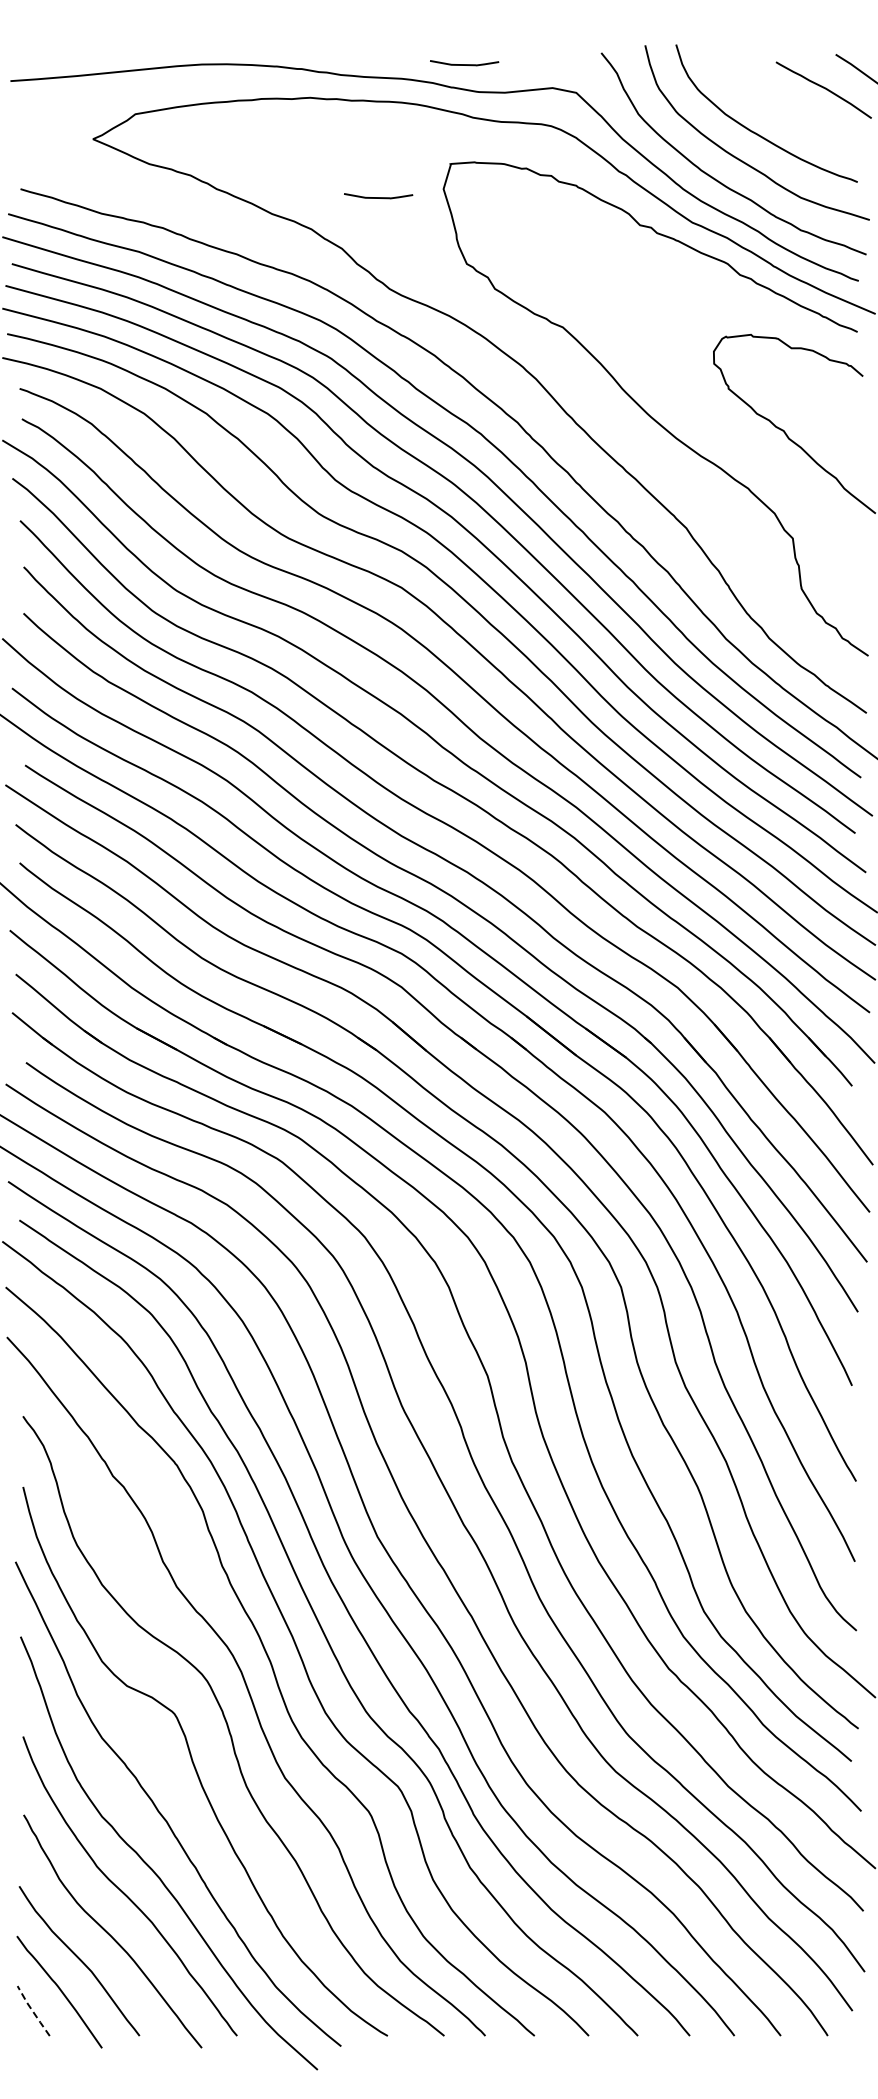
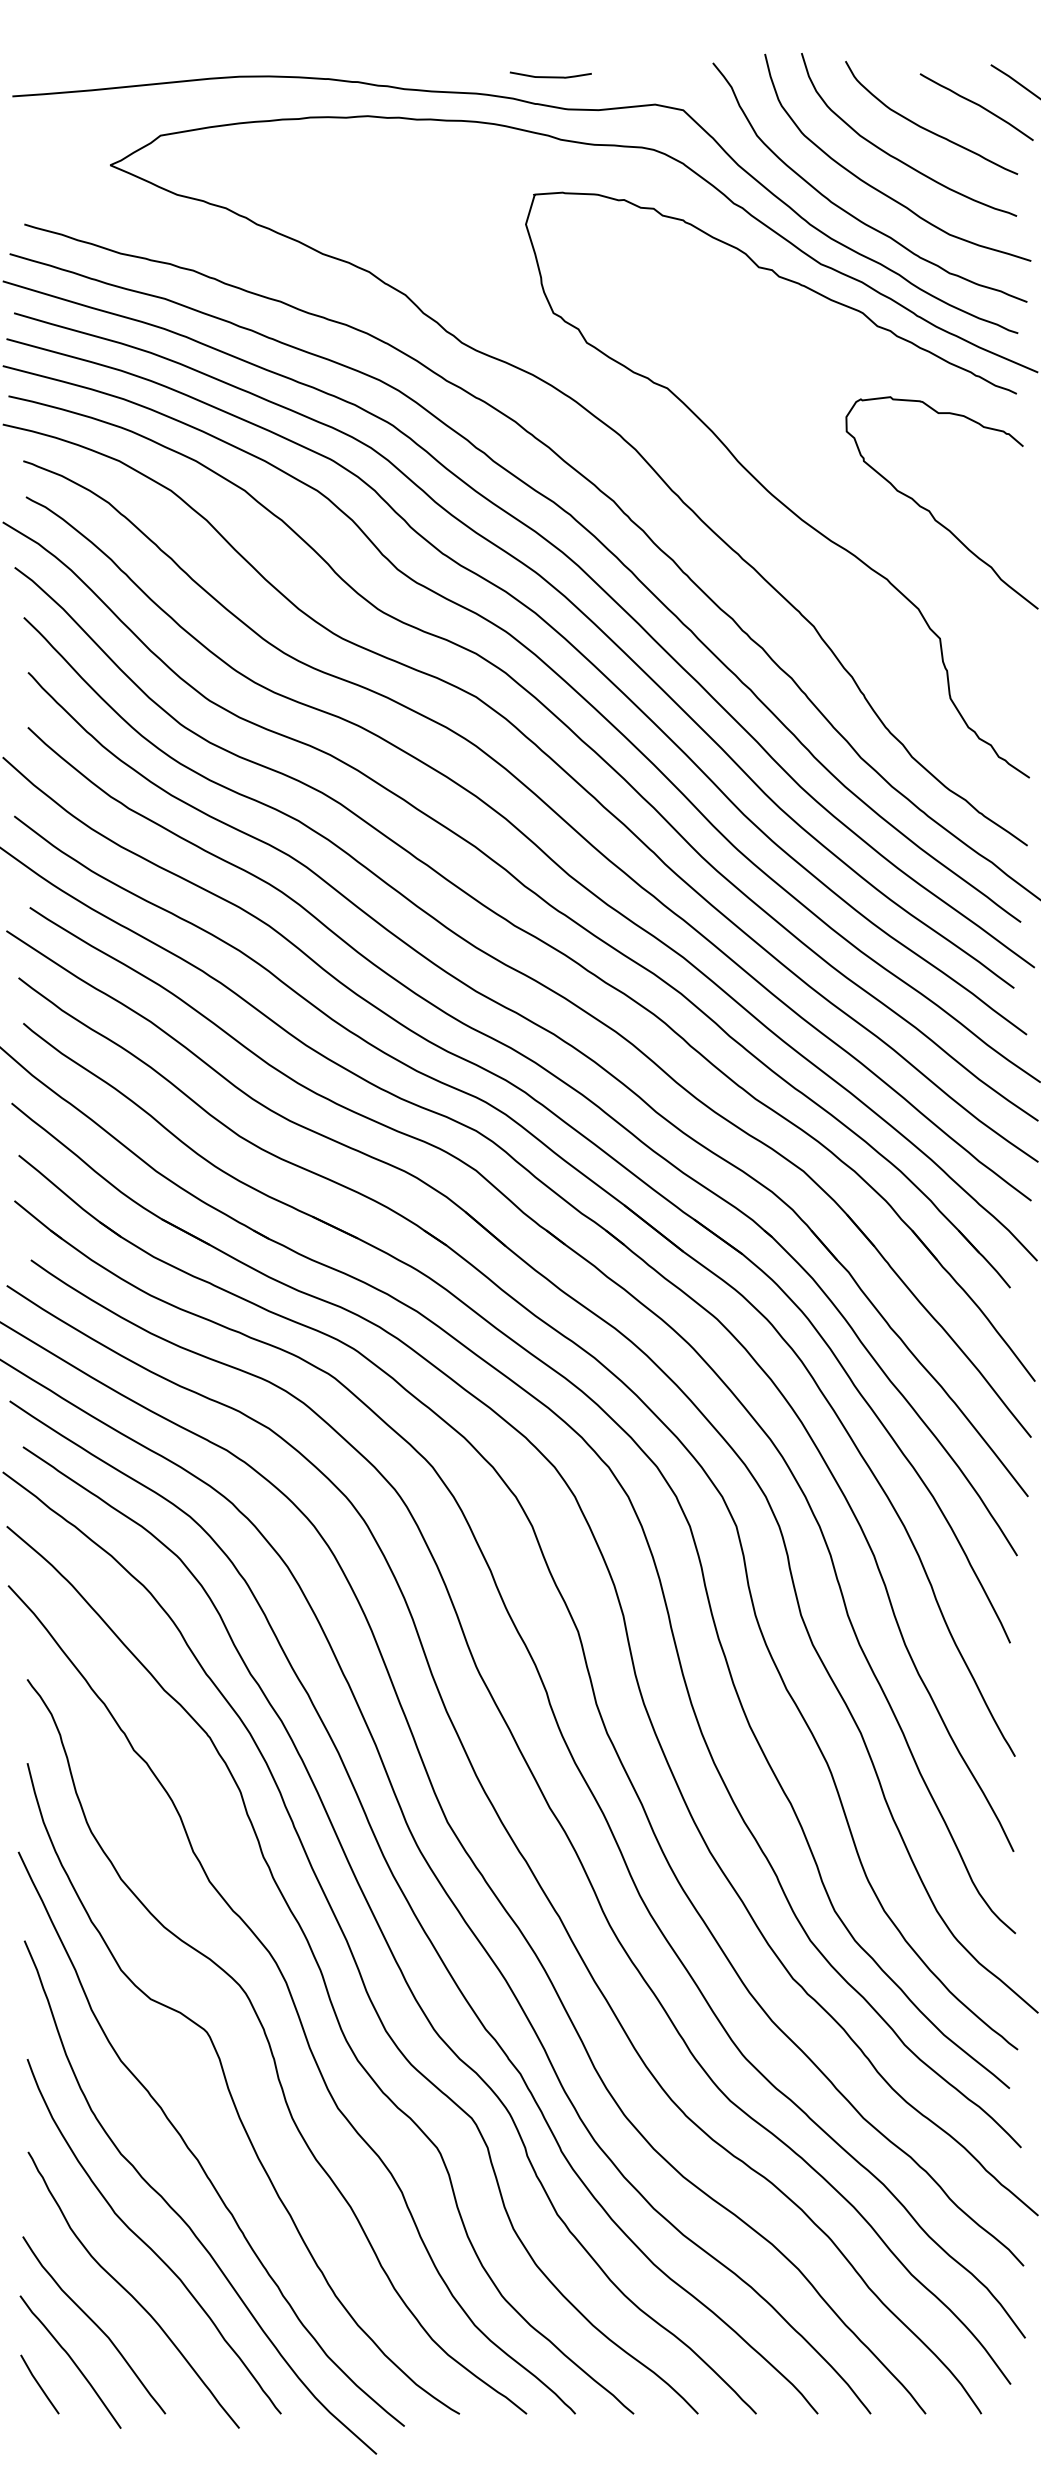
curve: (780, 107) -> (925, 127), added
curve: (378, 197) -> (448, 234), removed
line: (32, 2011) -> (38, 2385), dashed -> solid

